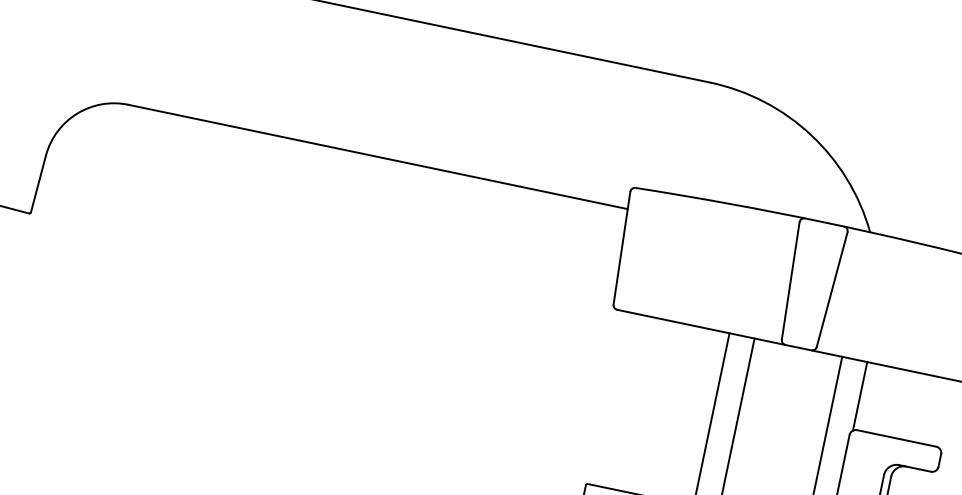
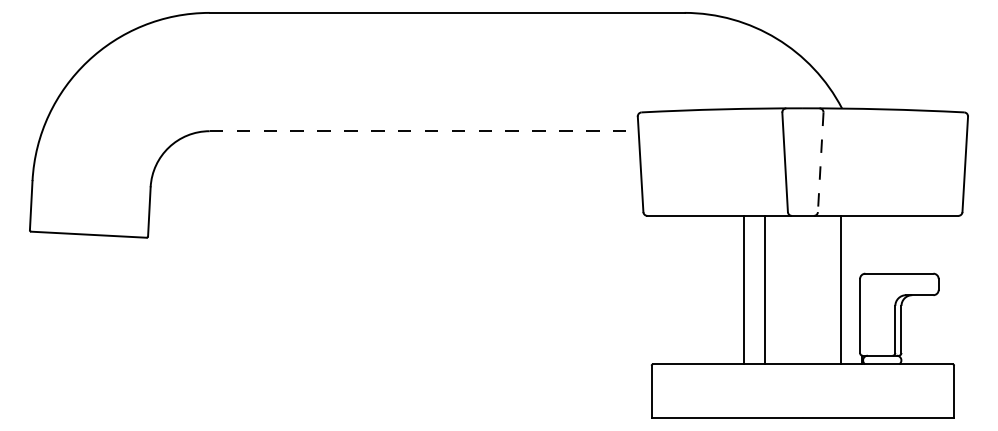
line: (378, 157) -> (424, 131), solid -> dashed
line: (831, 289) -> (820, 162), solid -> dashed
line: (860, 395) -> (862, 244), removed

